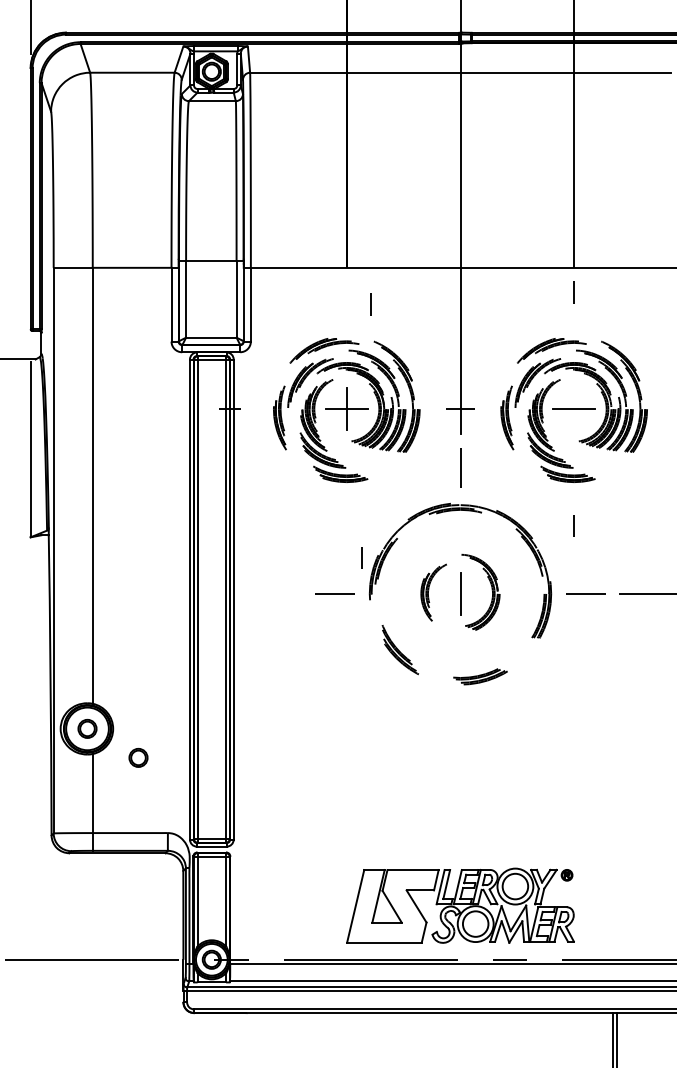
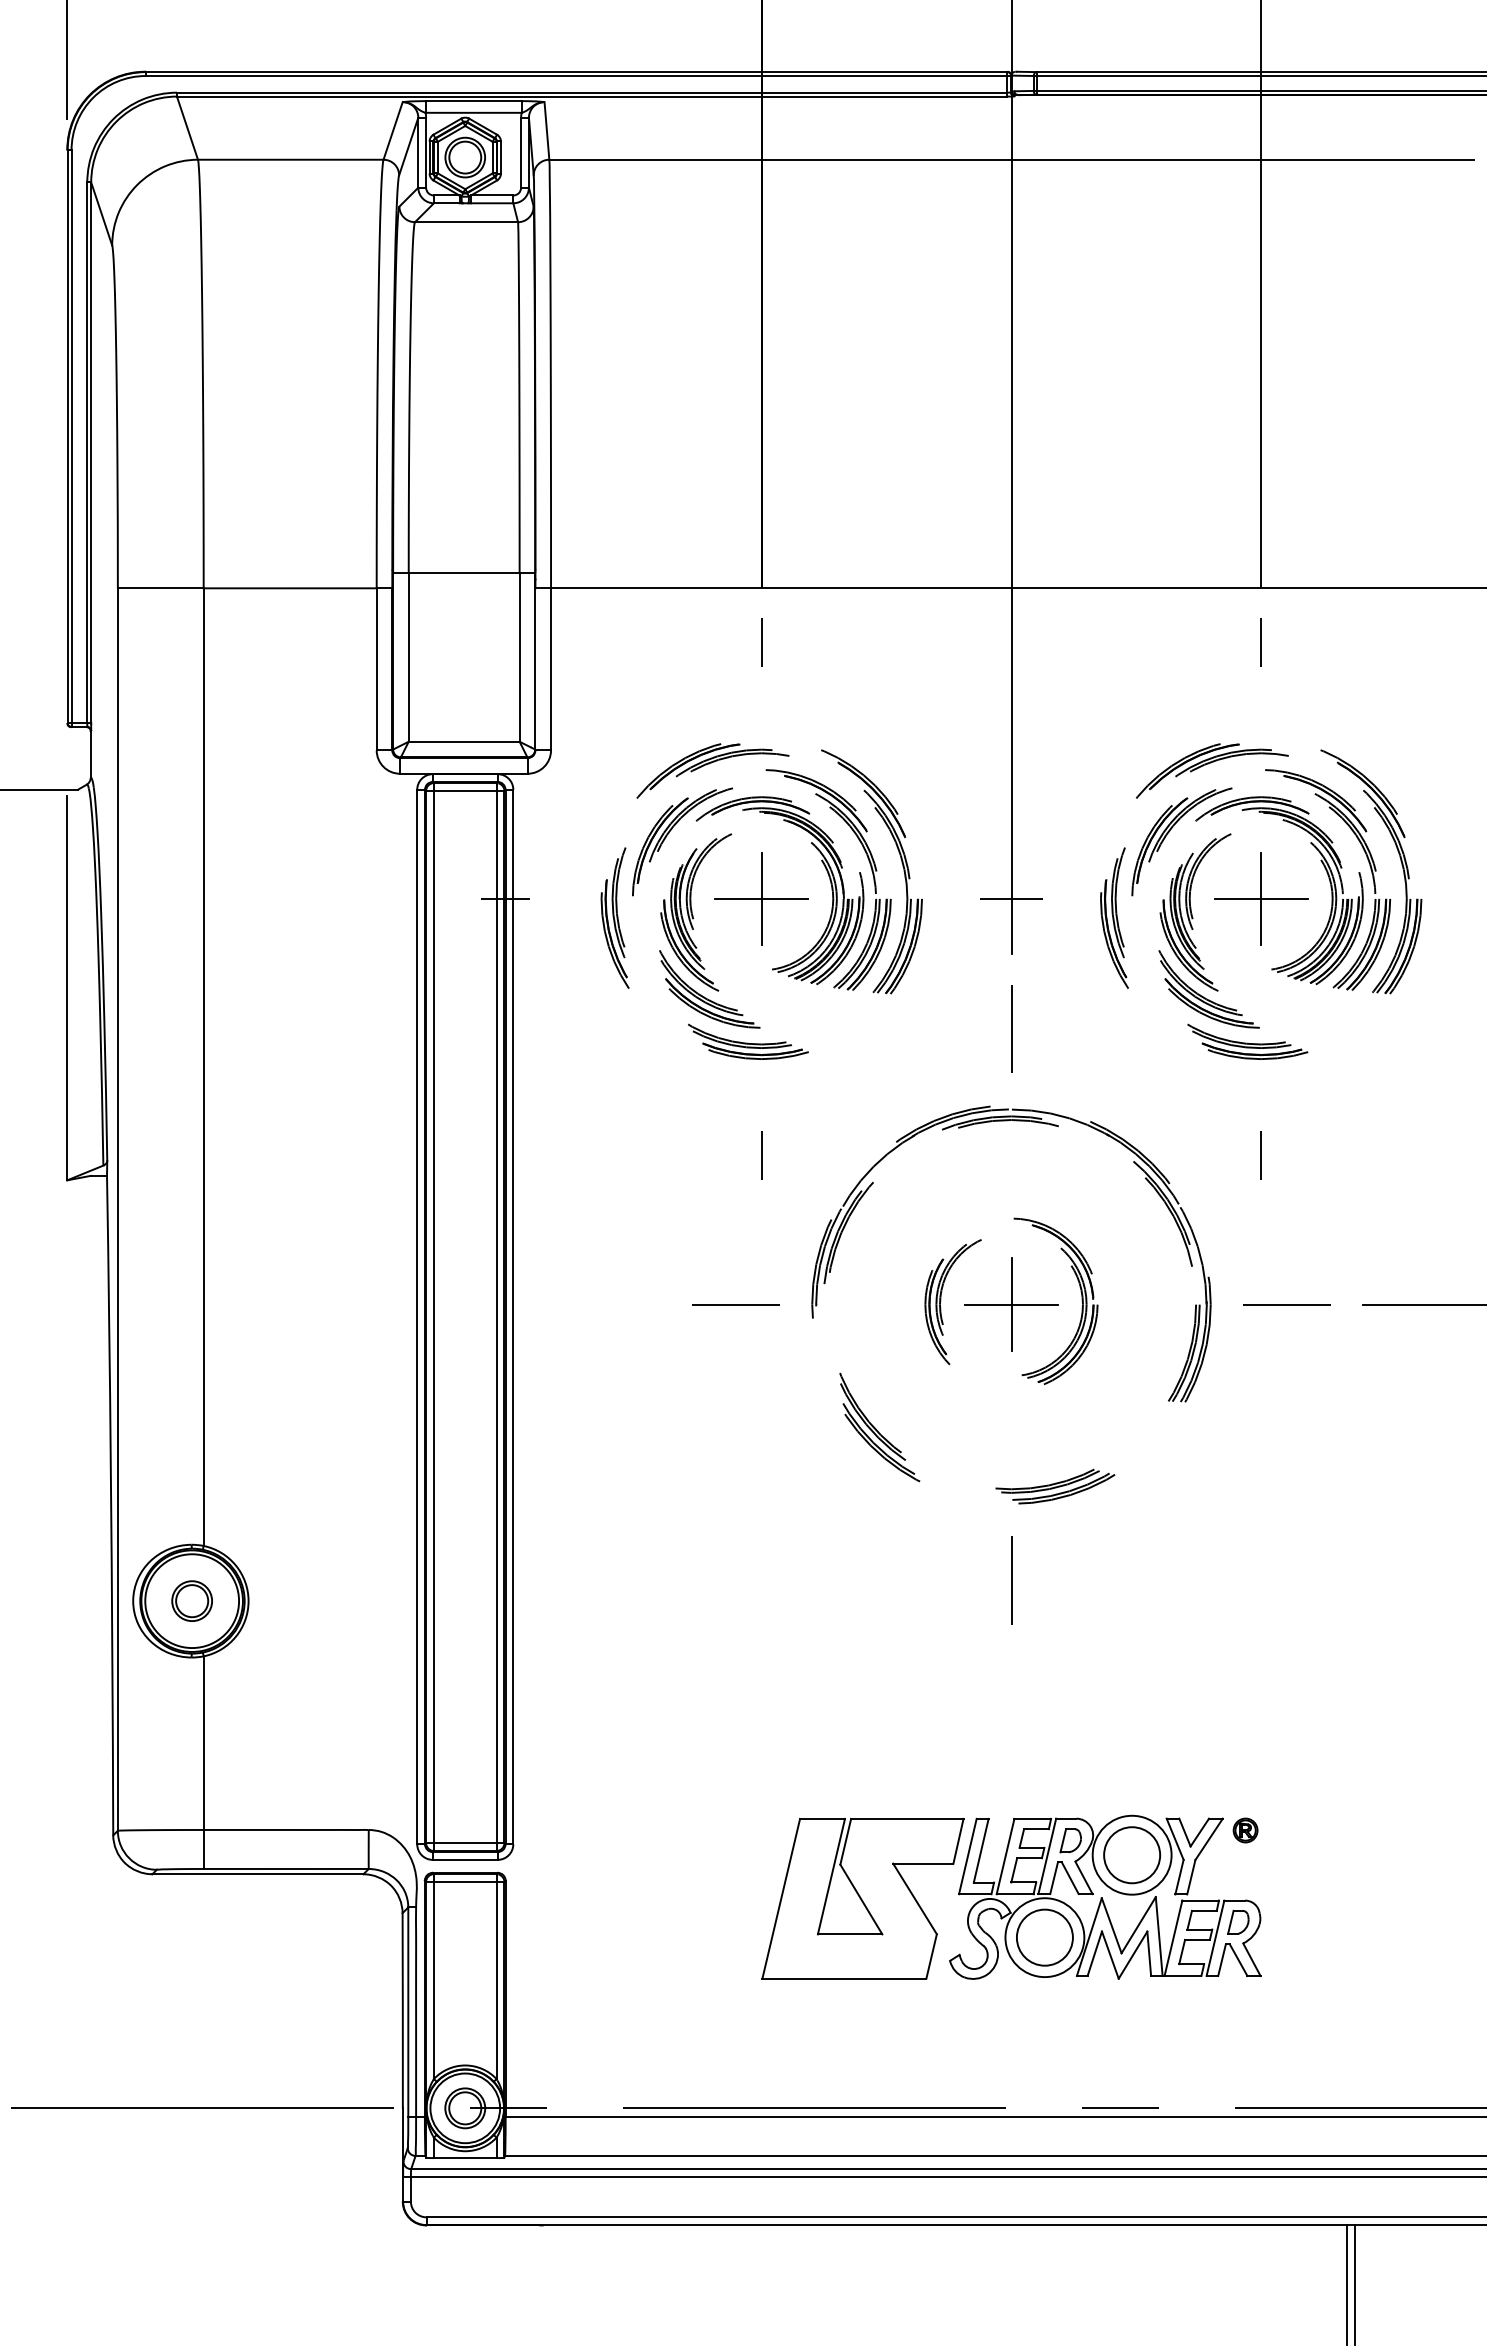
line: (370, 304) -> (761, 642), moved
line: (574, 409) -> (1261, 899), added
line: (361, 557) -> (761, 1154), moved
line: (460, 593) -> (1011, 1303), added
line: (460, 719) -> (1011, 1580), added
part: (138, 757) -> (304, 1663), removed
part: (460, 905) -> (1011, 1896), moved

